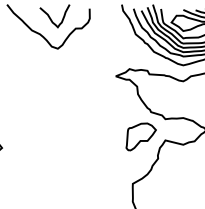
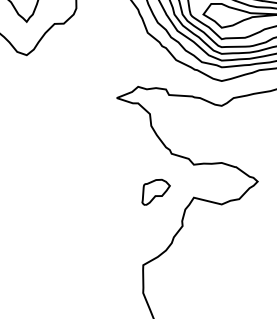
part: (140, 136) -> (155, 191), size x0.6

